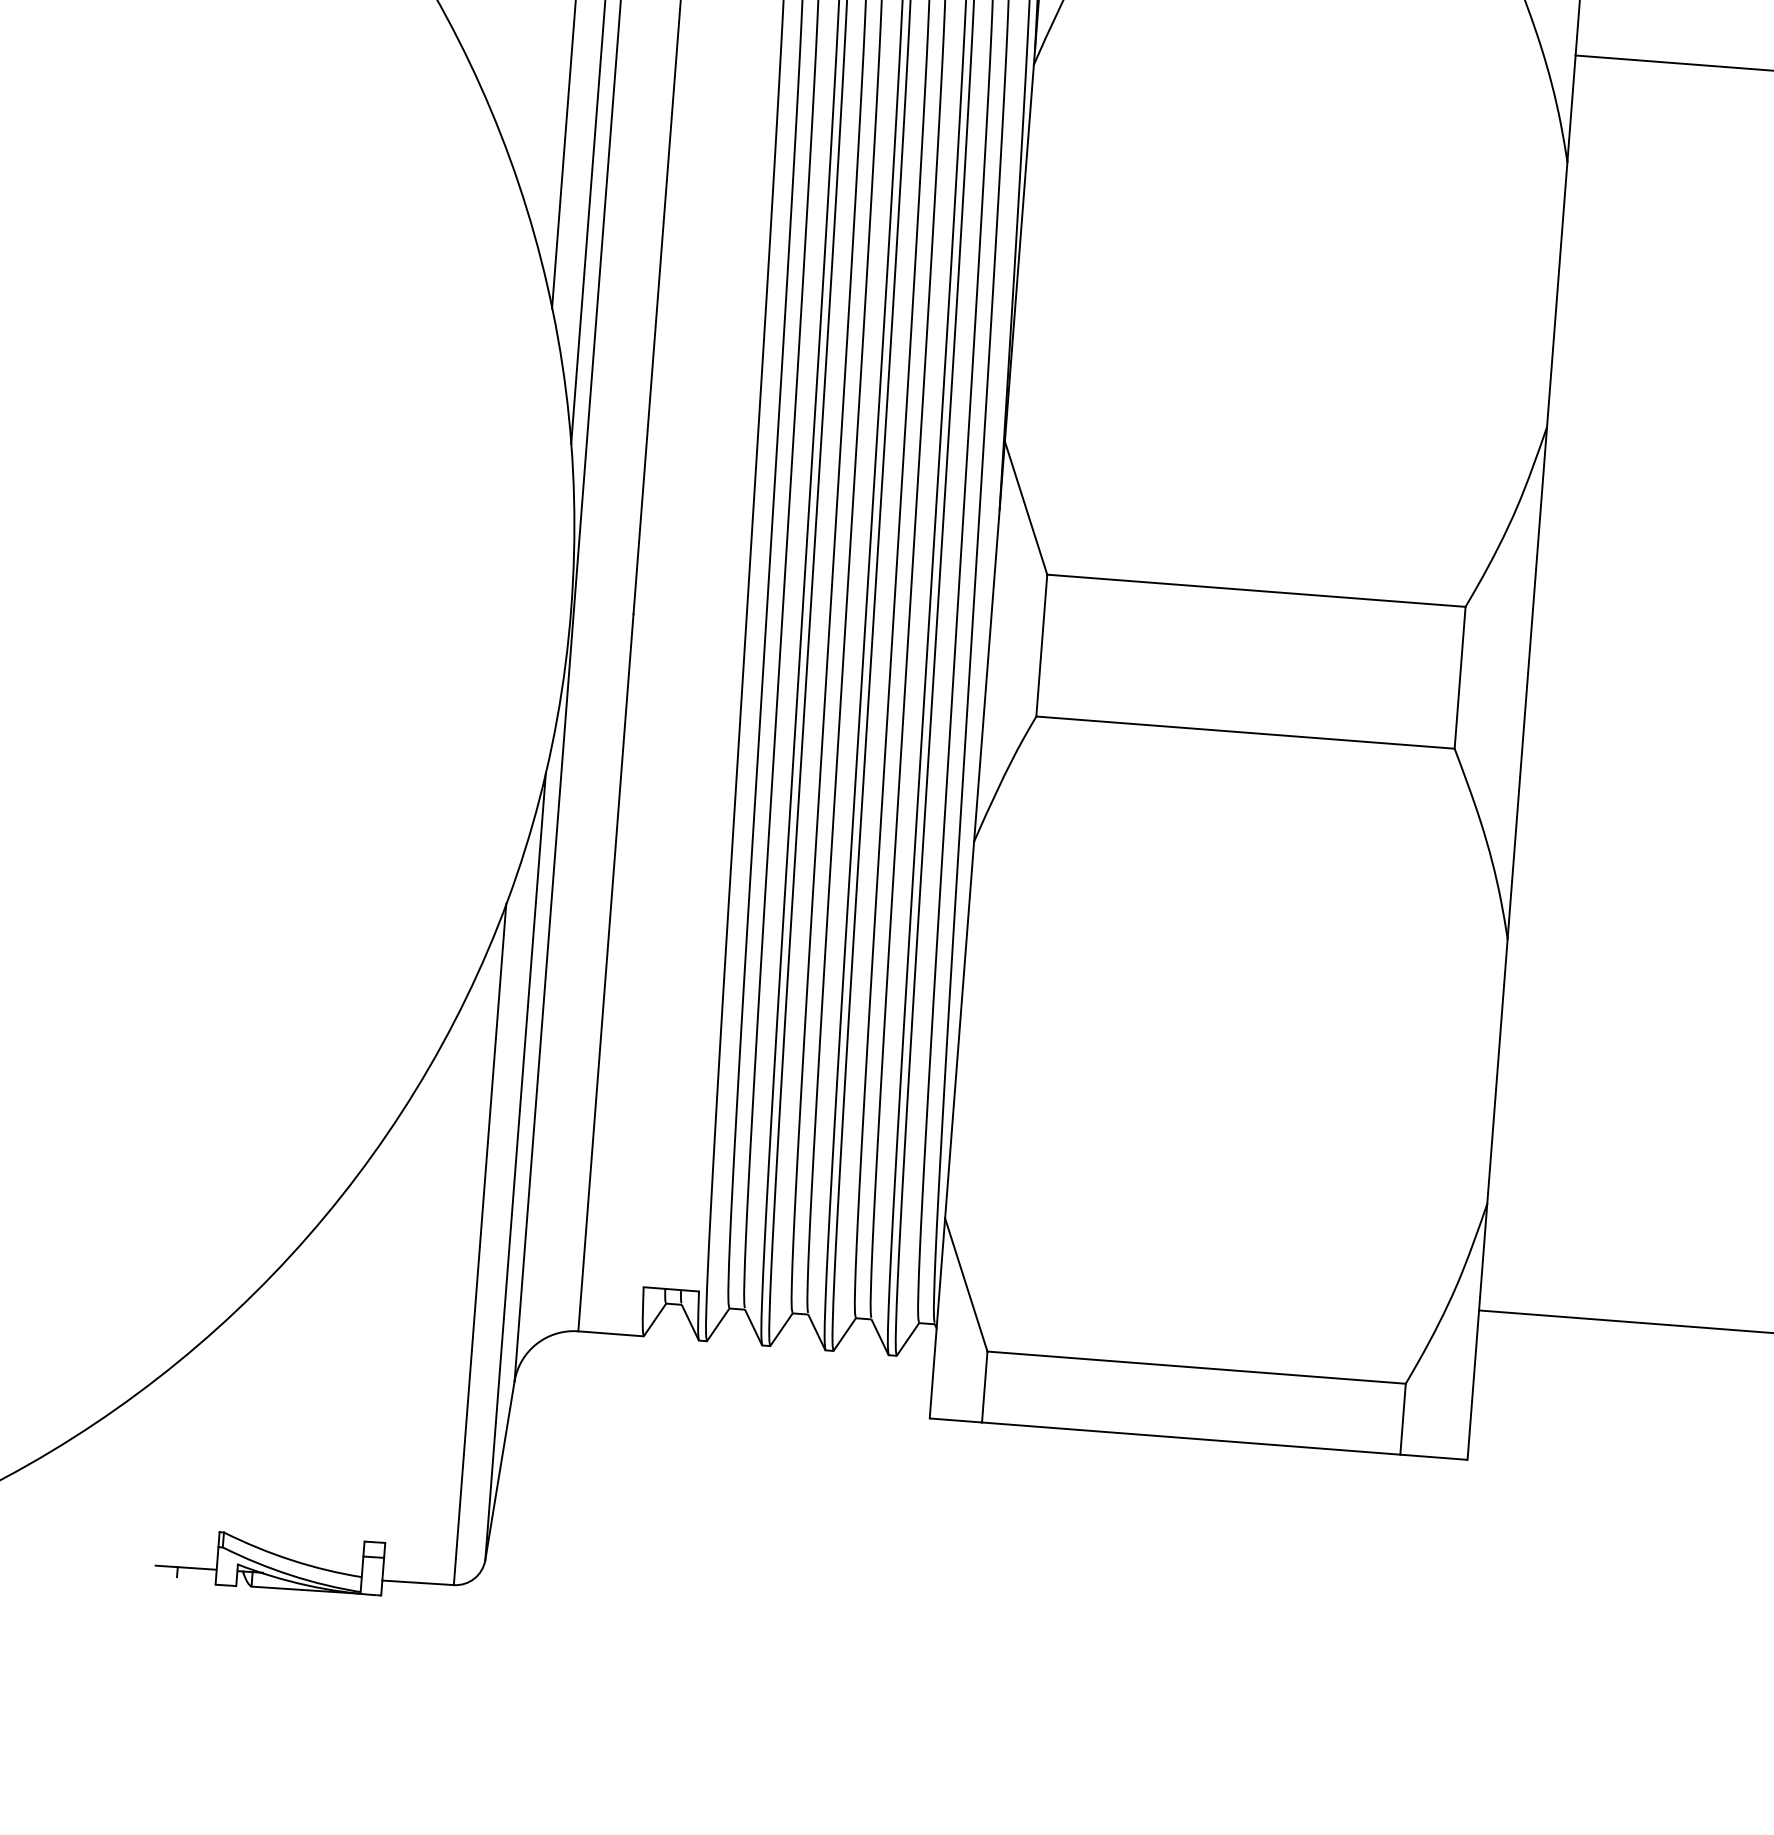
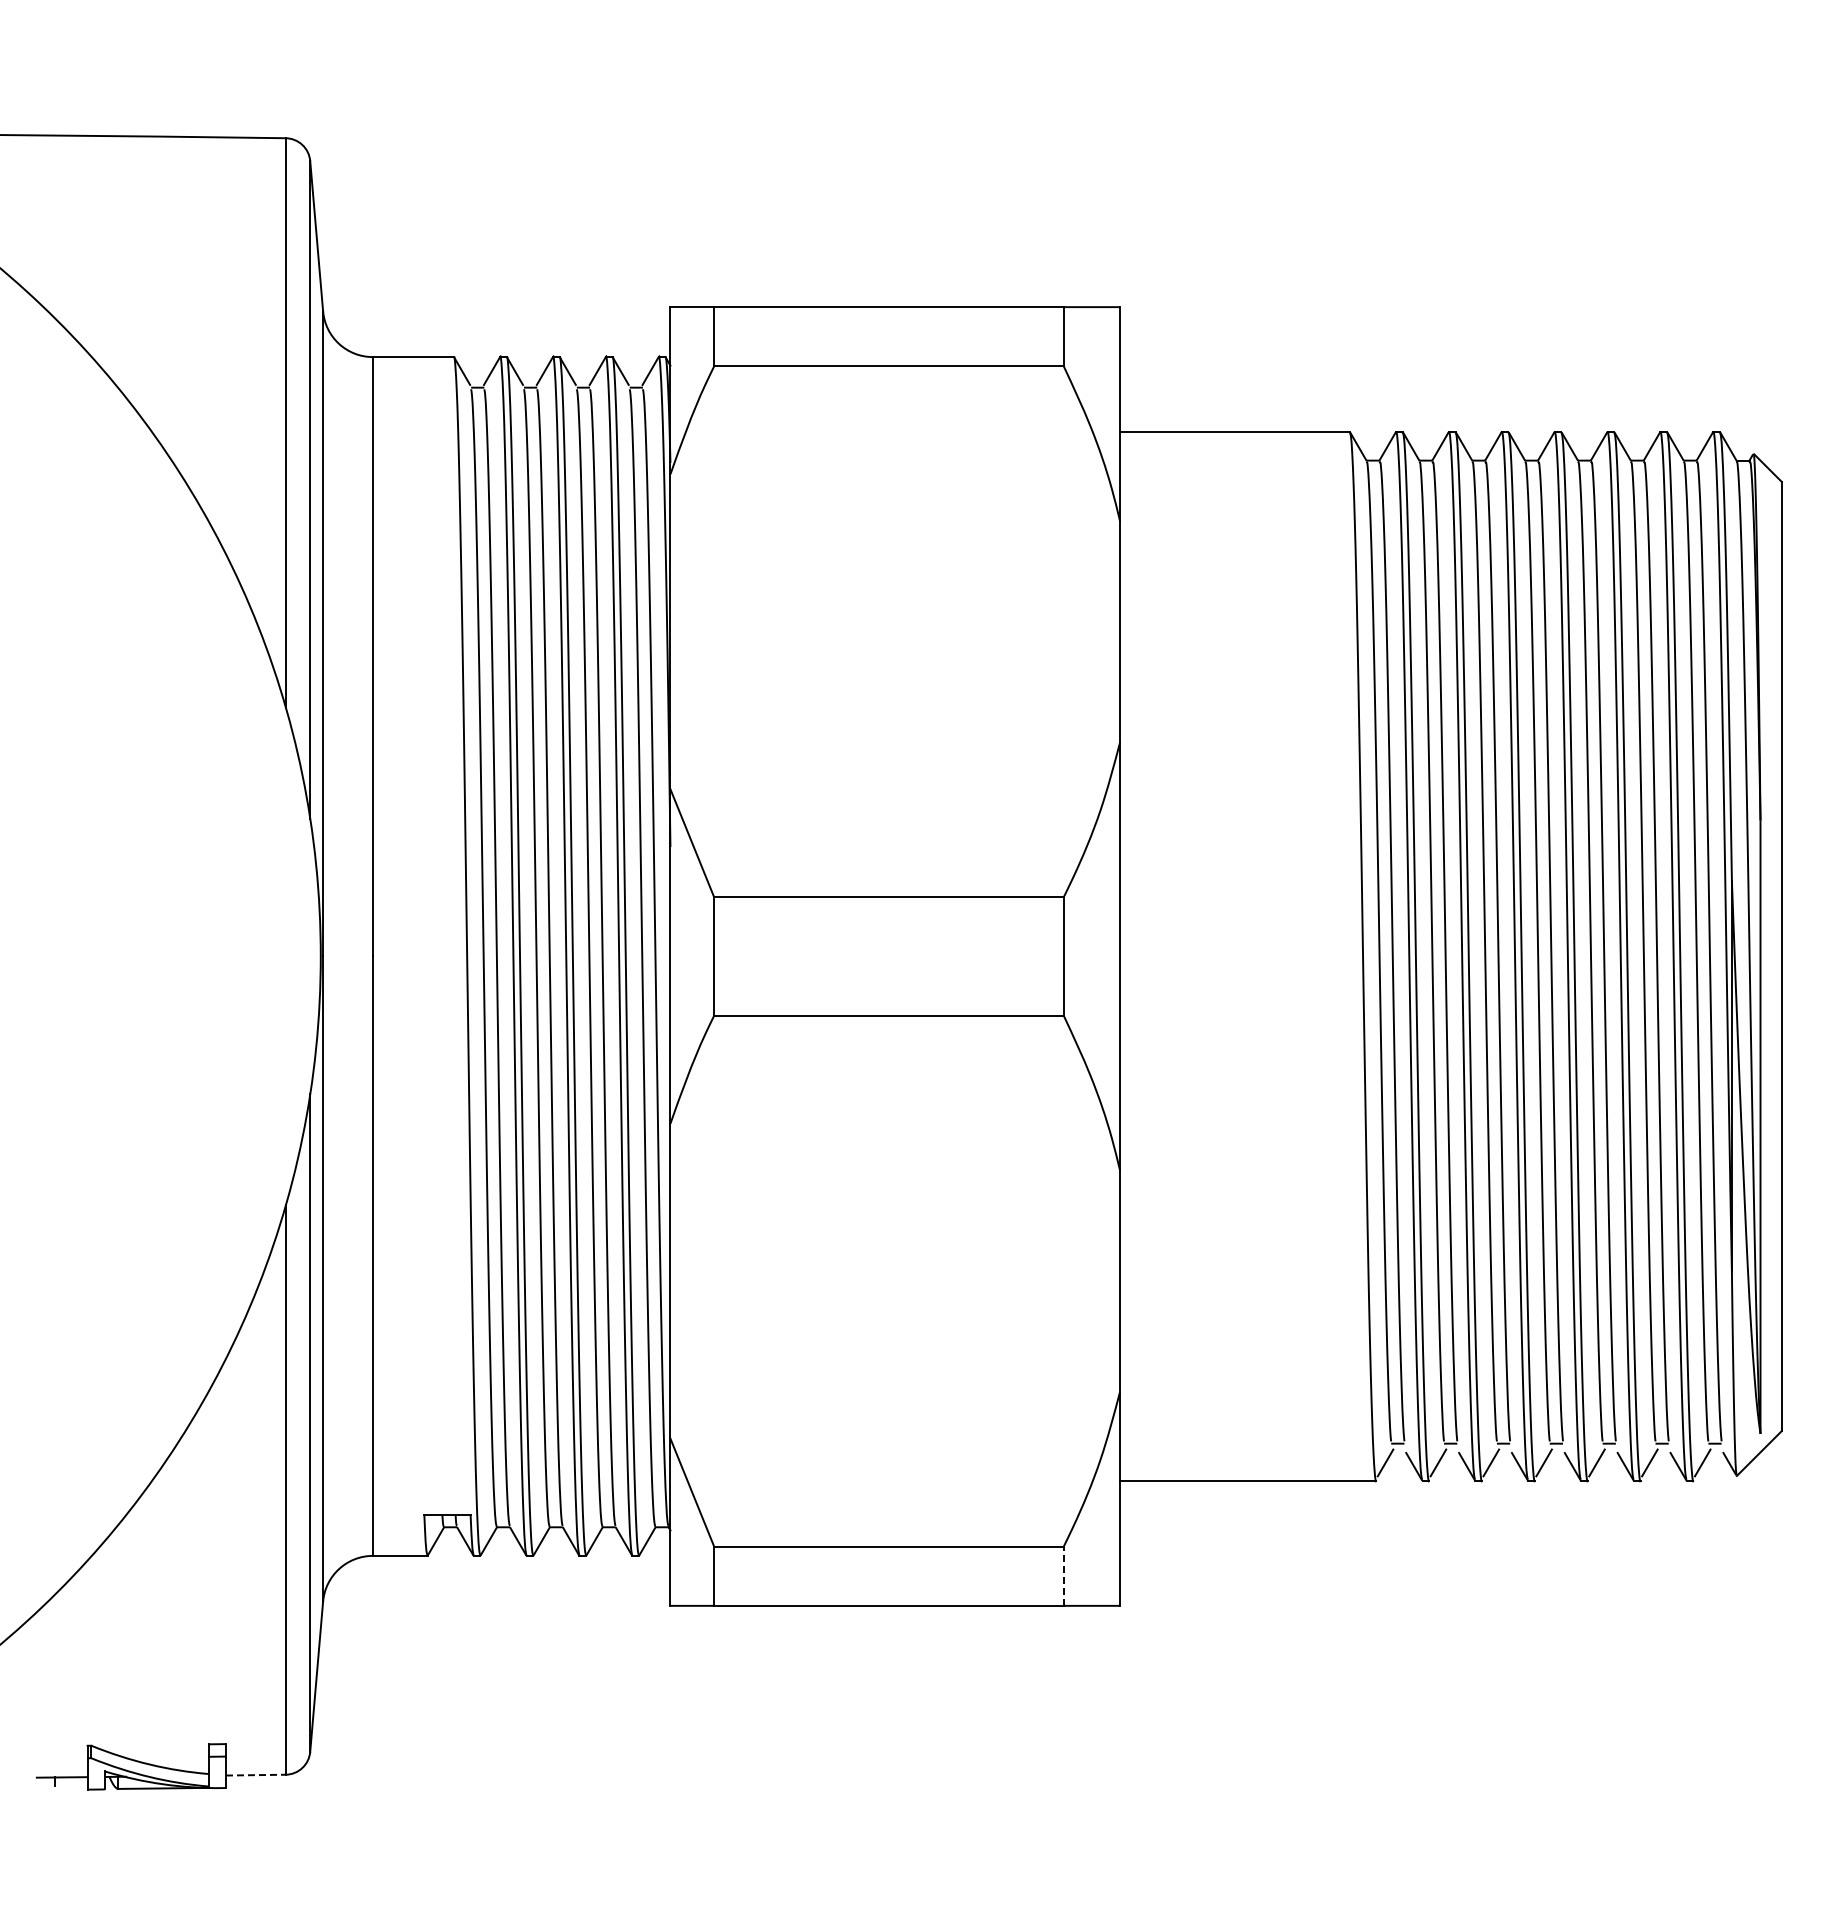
line: (1402, 1419) -> (1063, 1576), solid -> dashed
line: (417, 1583) -> (255, 1775), solid -> dashed

